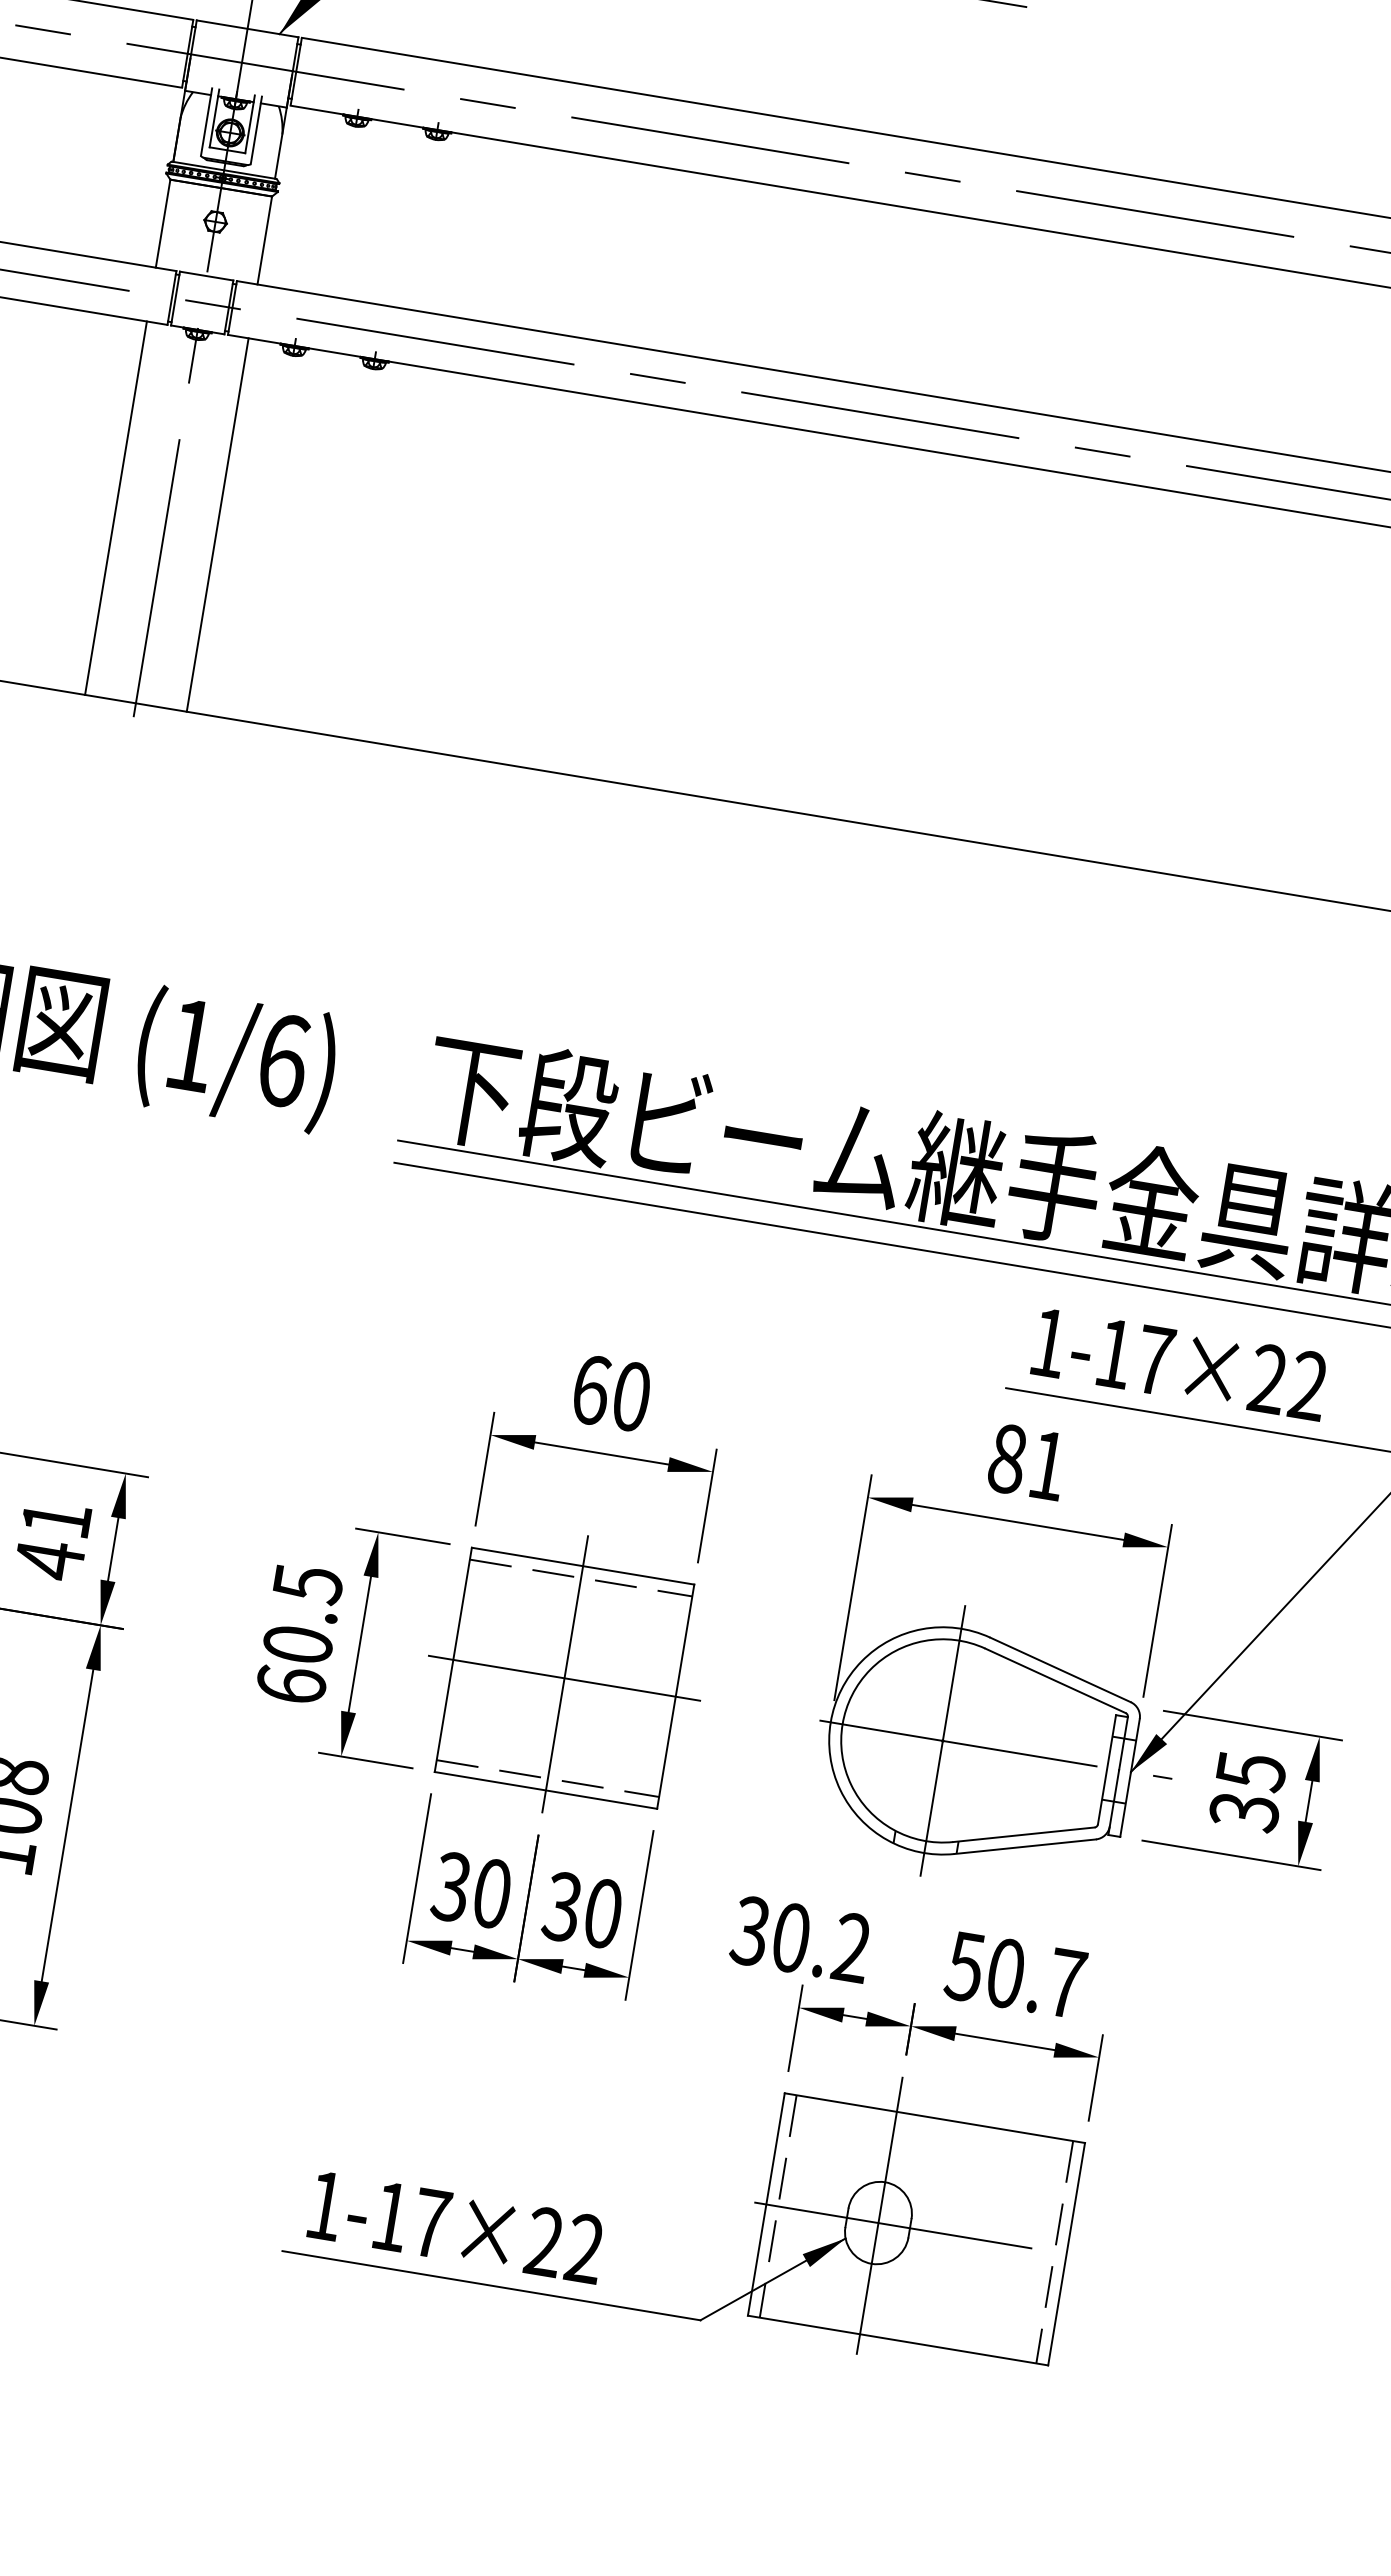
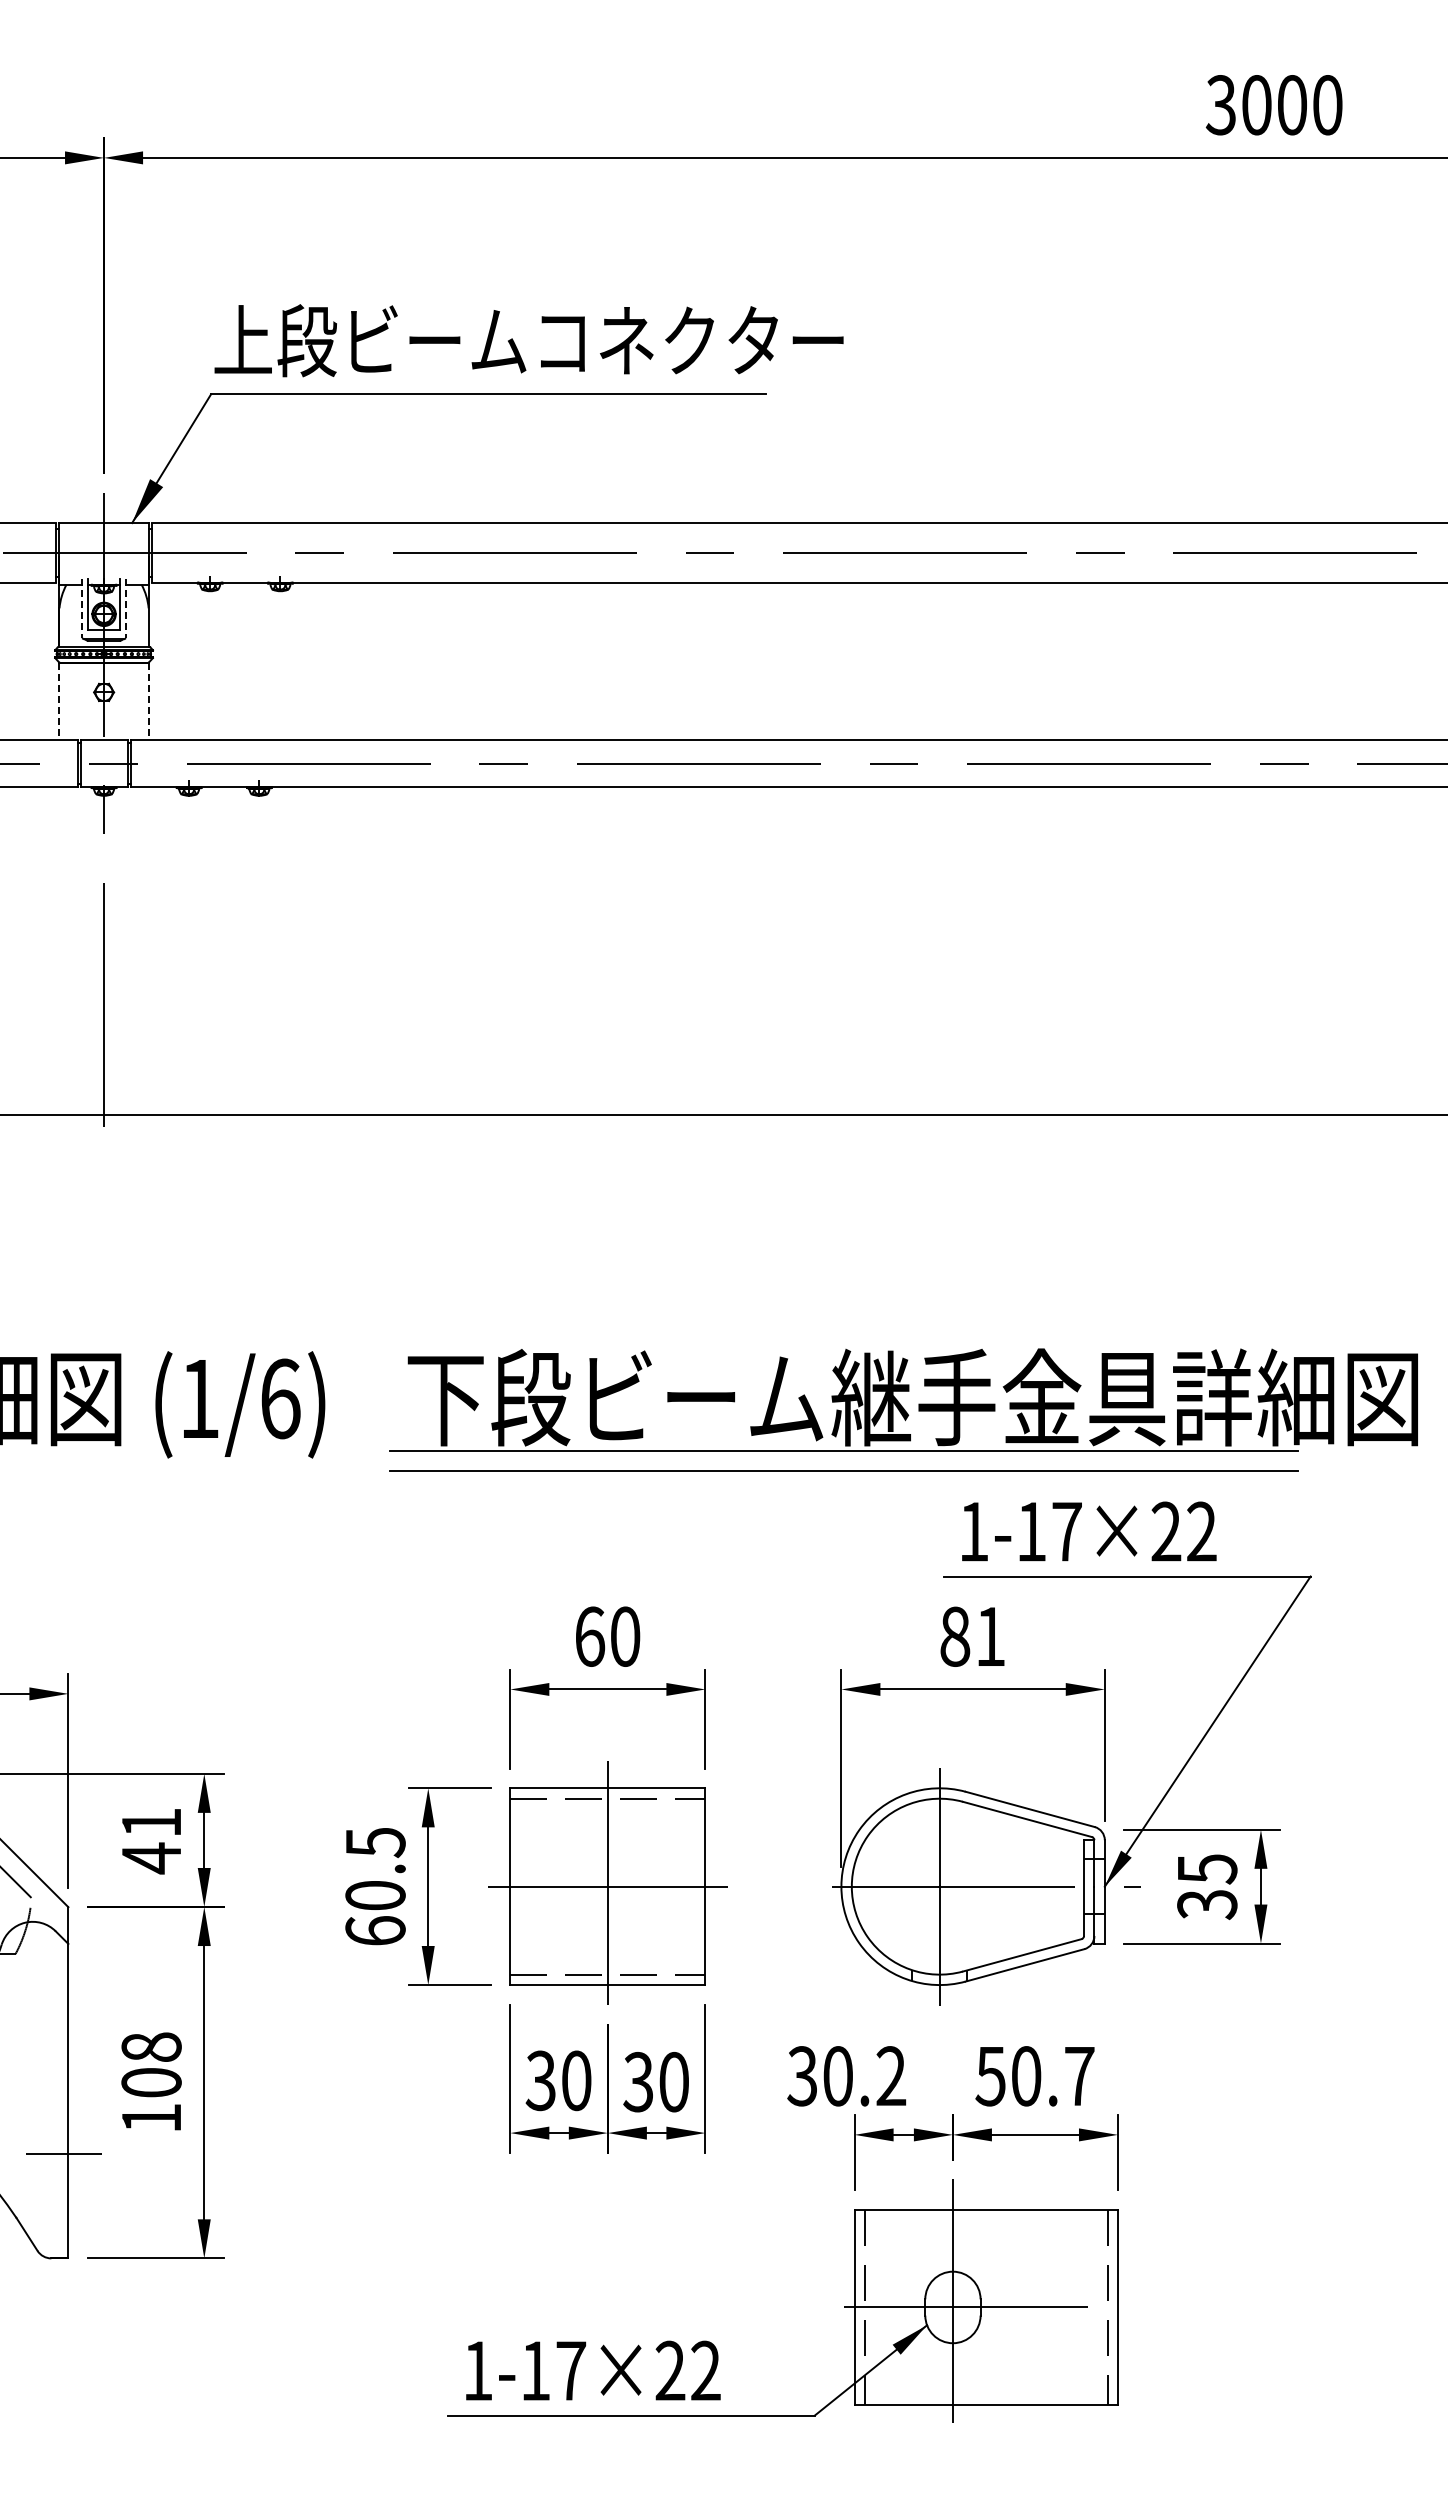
line: (206, 122) -> (82, 608), solid -> dashed
line: (255, 130) -> (125, 608), solid -> dashed
line: (163, 223) -> (59, 701), solid -> dashed
line: (264, 240) -> (148, 701), solid -> dashed
line: (116, 507) -> (59, 950), removed
line: (217, 524) -> (148, 950), removed

